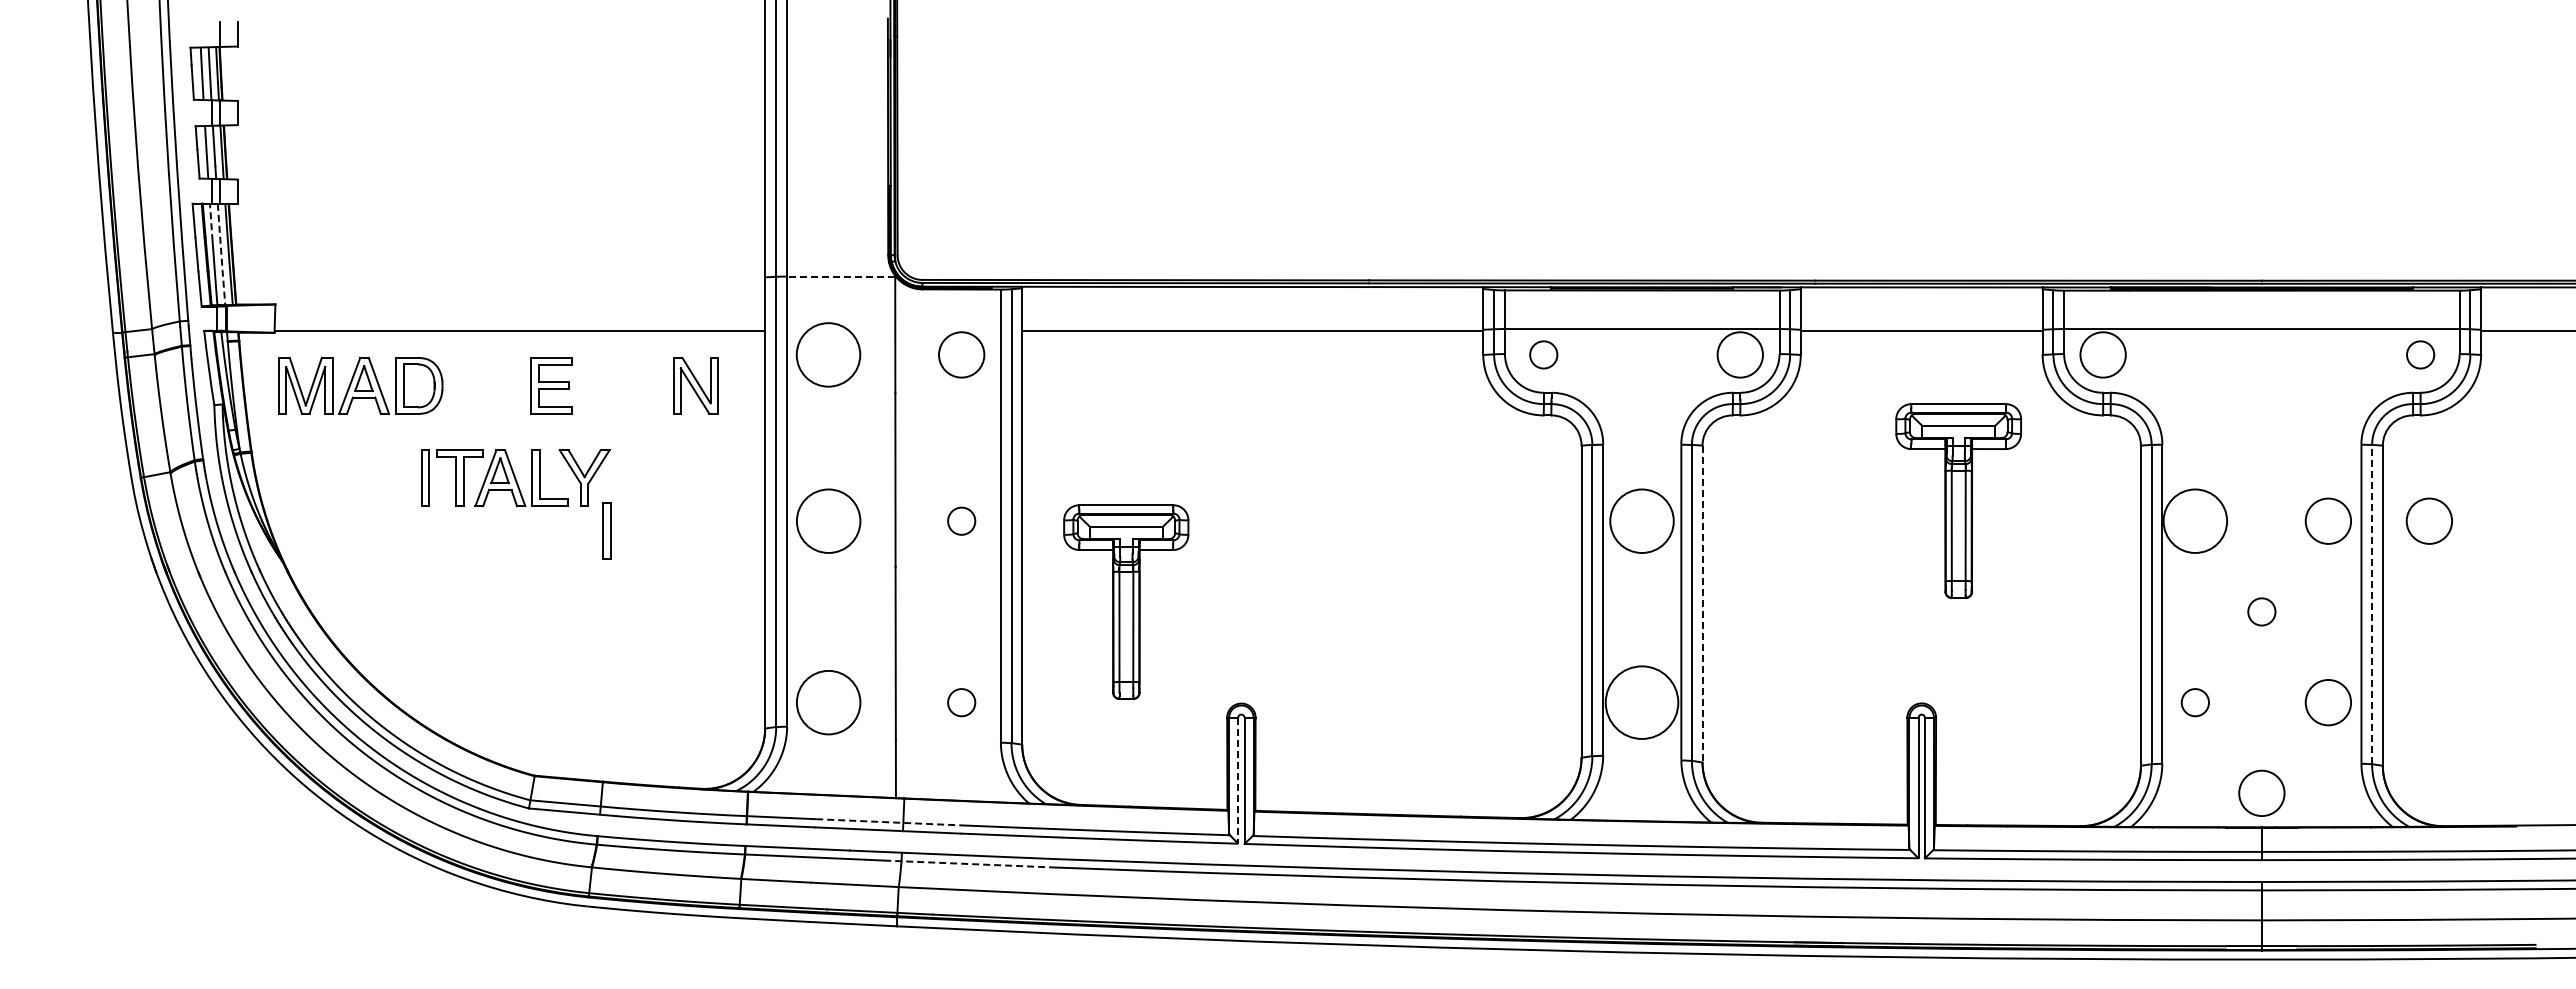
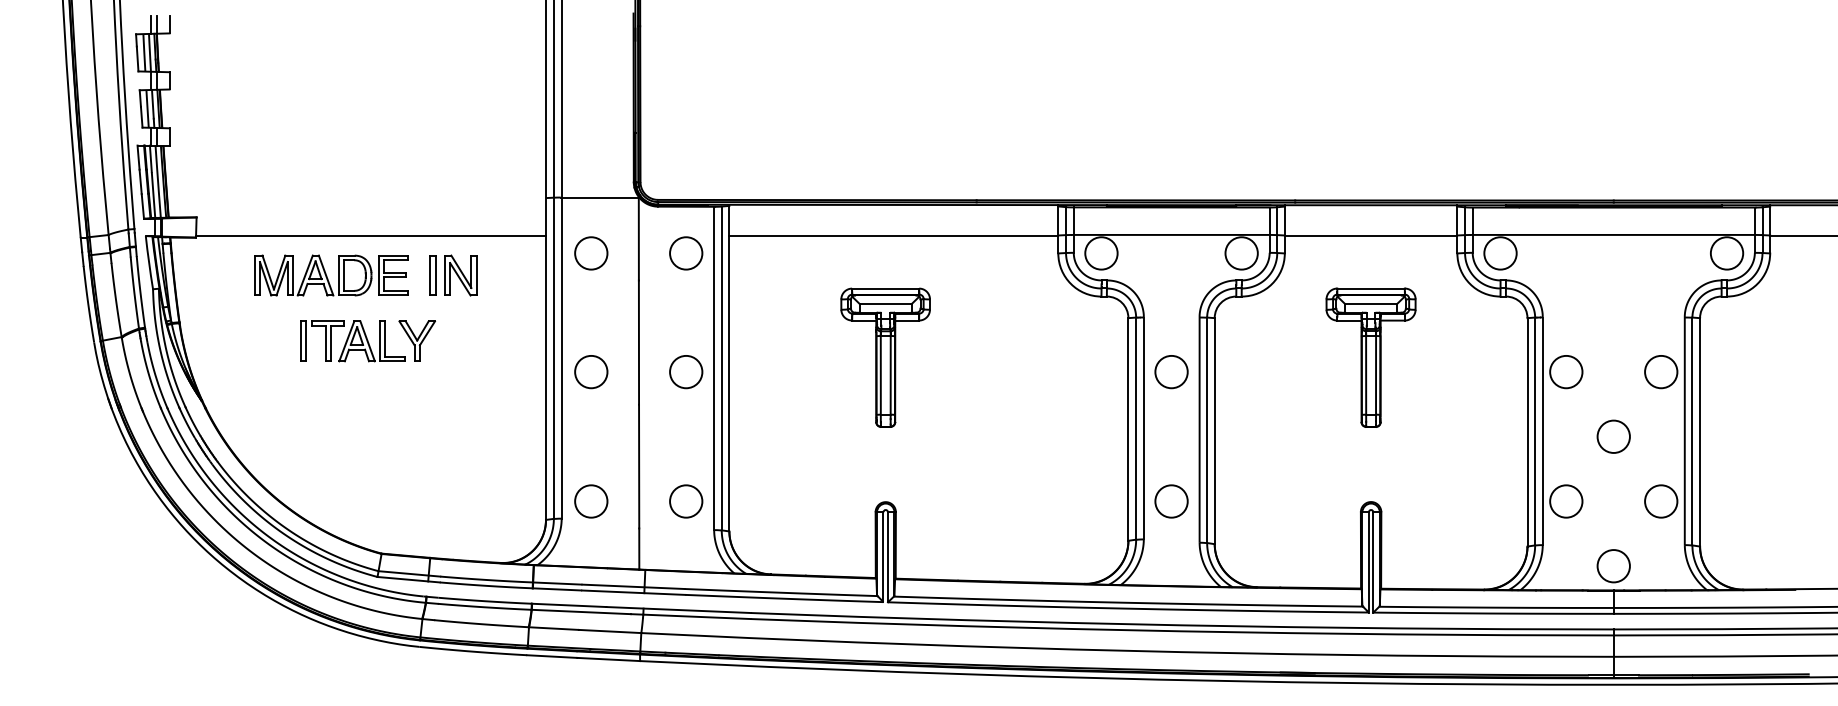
line: (212, 34) -> (151, 24), added
line: (211, 222) -> (151, 158), dashed -> solid
line: (221, 254) -> (158, 181), dashed -> solid
line: (840, 276) -> (599, 197), dashed -> solid
circle: (828, 354) -> (591, 253), size x0.71
circle: (1543, 354) -> (1101, 253), size x1.67
circle: (2420, 354) -> (1726, 253), size x1.67
part: (360, 385) -> (312, 275), moved
part: (695, 385) -> (460, 275), moved
part: (1958, 501) -> (1370, 357), moved
circle: (828, 520) -> (591, 371), size x0.71
circle: (961, 520) -> (686, 371), size x1.67
circle: (1641, 520) -> (1171, 371), size x0.71
circle: (2195, 520) -> (1566, 371), size x0.71
circle: (2428, 520) -> (1732, 371), removed
part: (606, 530) -> (432, 275), moved
part: (1126, 601) -> (885, 357), moved
line: (1702, 604) -> (1214, 431), dashed -> solid
line: (2372, 604) -> (1692, 431), dashed -> solid
circle: (2261, 611) -> (1613, 436), size x1.67
circle: (828, 702) -> (591, 501), size x0.71
circle: (961, 702) -> (686, 501), size x1.67
circle: (1641, 702) -> (1171, 501), size x0.62
circle: (2195, 702) -> (1566, 501), size x1.67
line: (1238, 780) -> (883, 557), dashed -> solid
line: (887, 822) -> (633, 586), dashed -> solid
line: (968, 863) -> (691, 616), dashed -> solid

